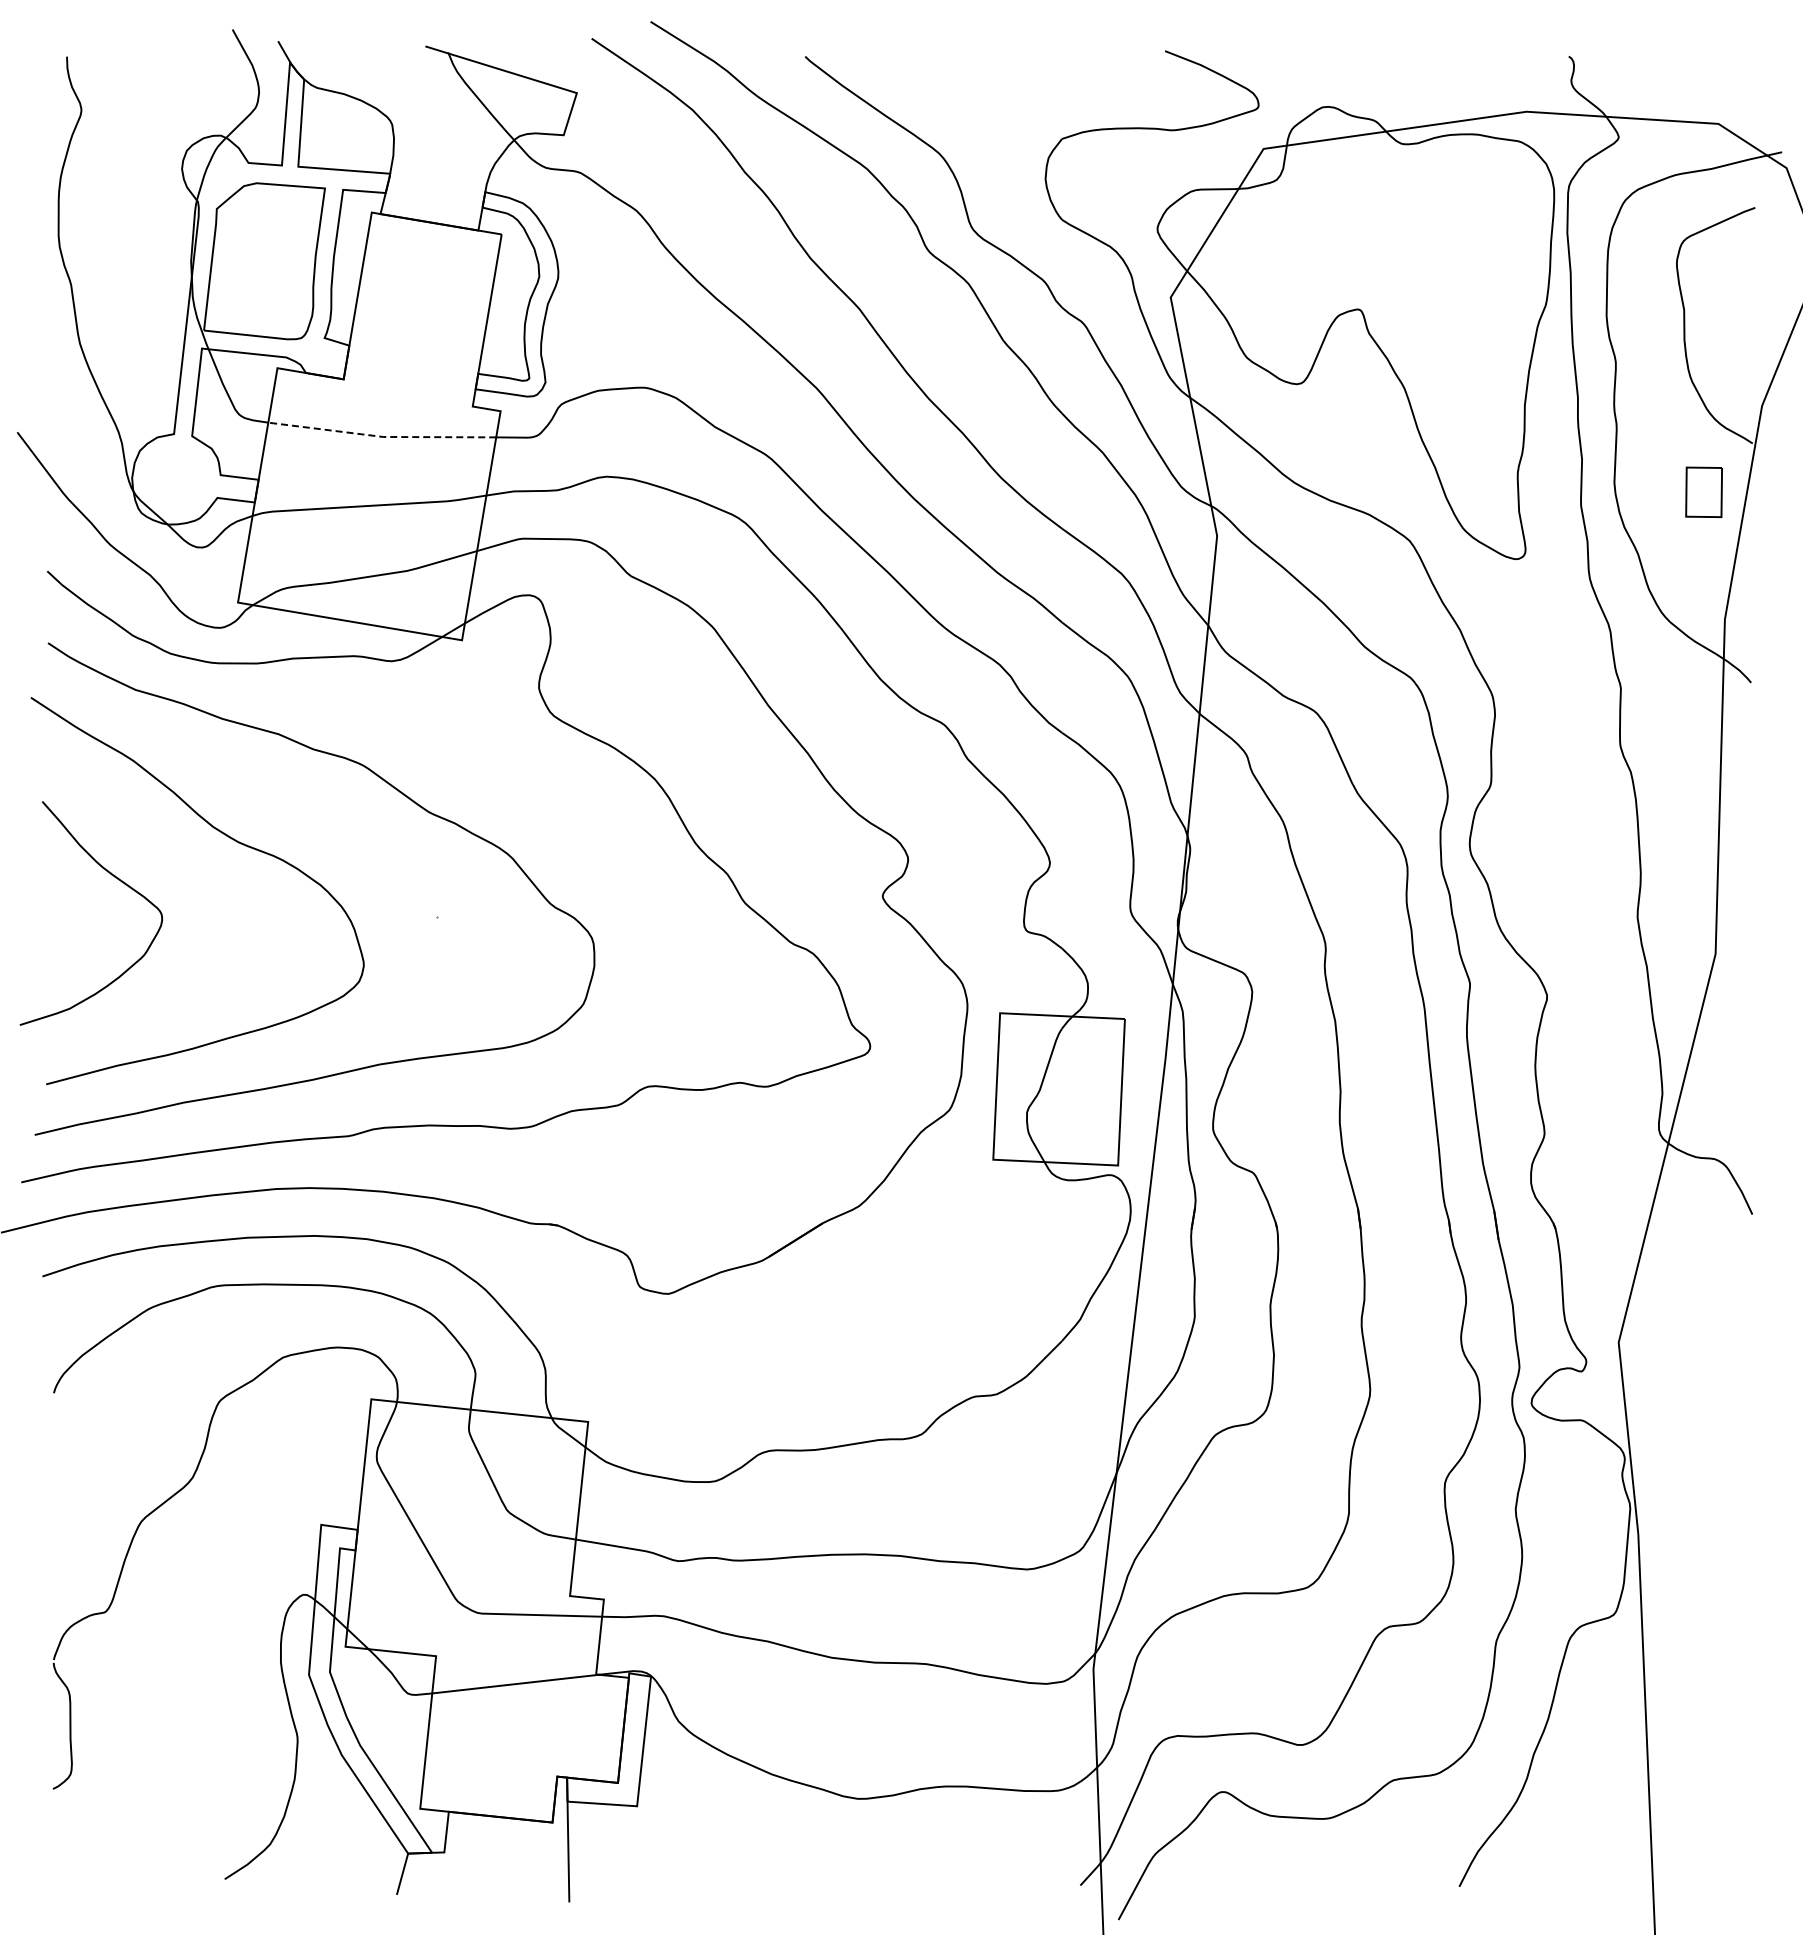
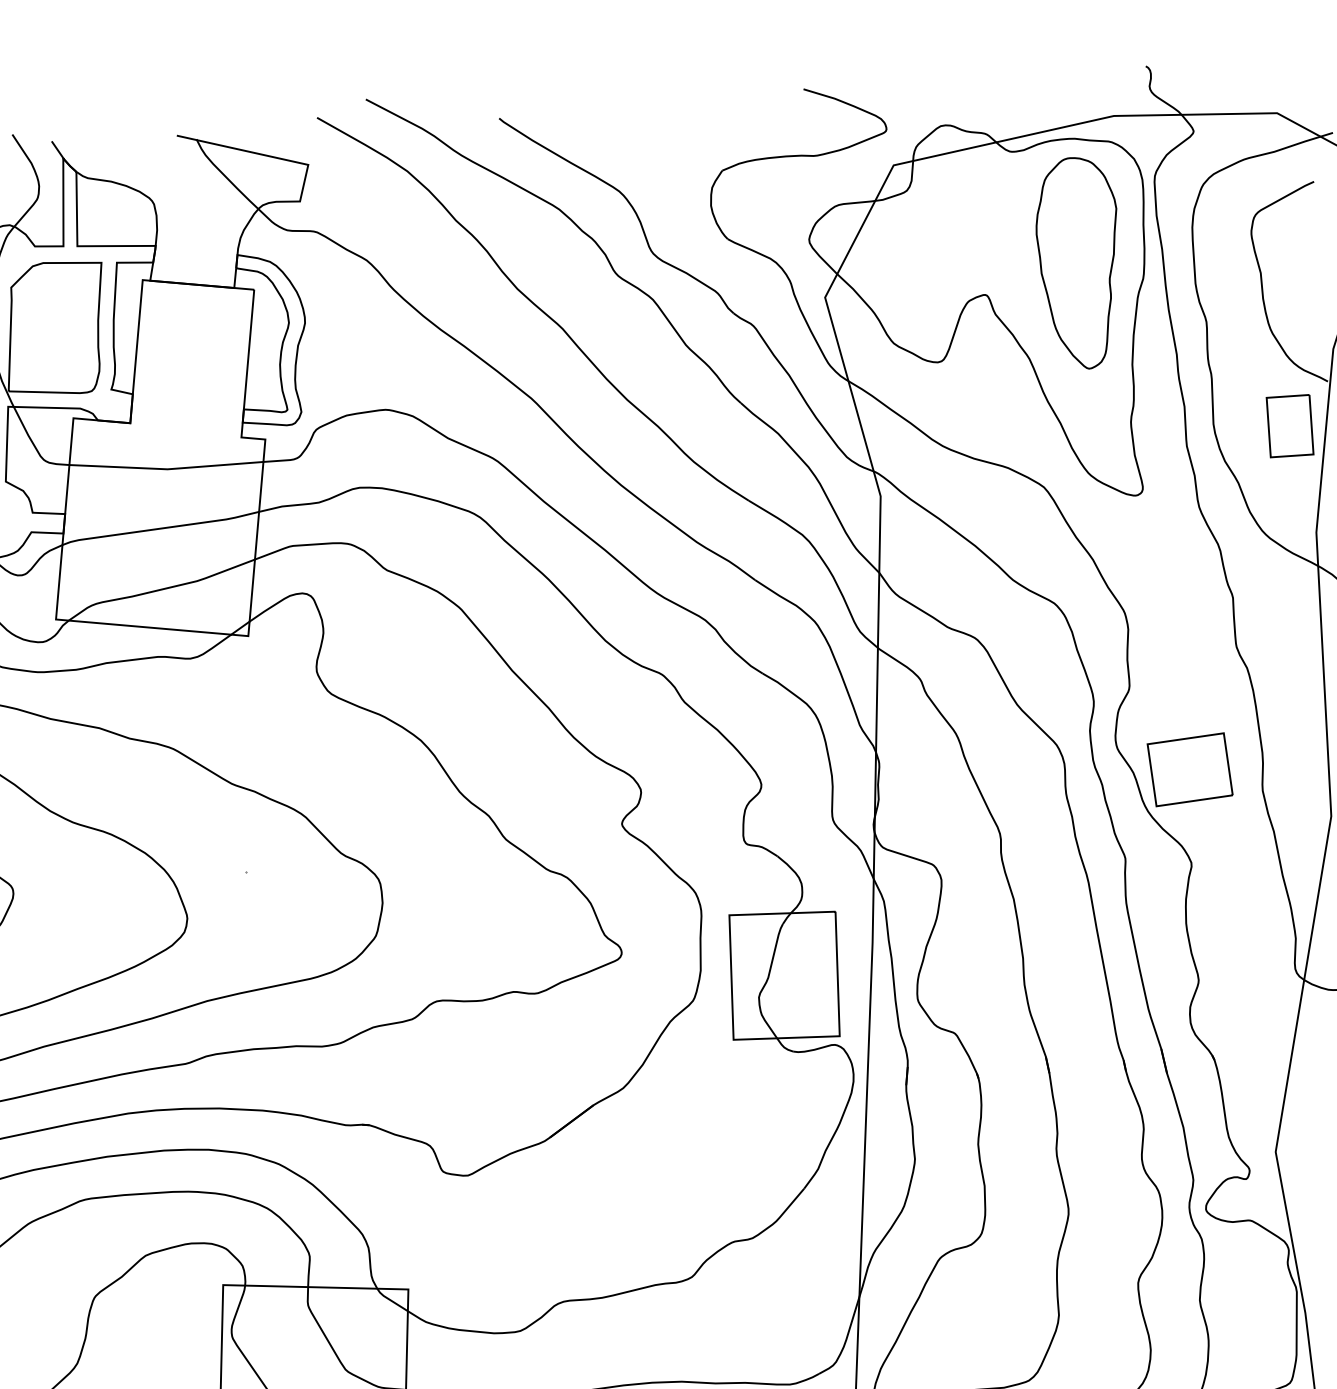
part: (1472, 281) -> (1079, 263), added
line: (382, 436) -> (167, 468), dashed -> solid
part: (1703, 492) -> (1289, 426), size x1.43
part: (1554, 885) -> (1190, 769), added

